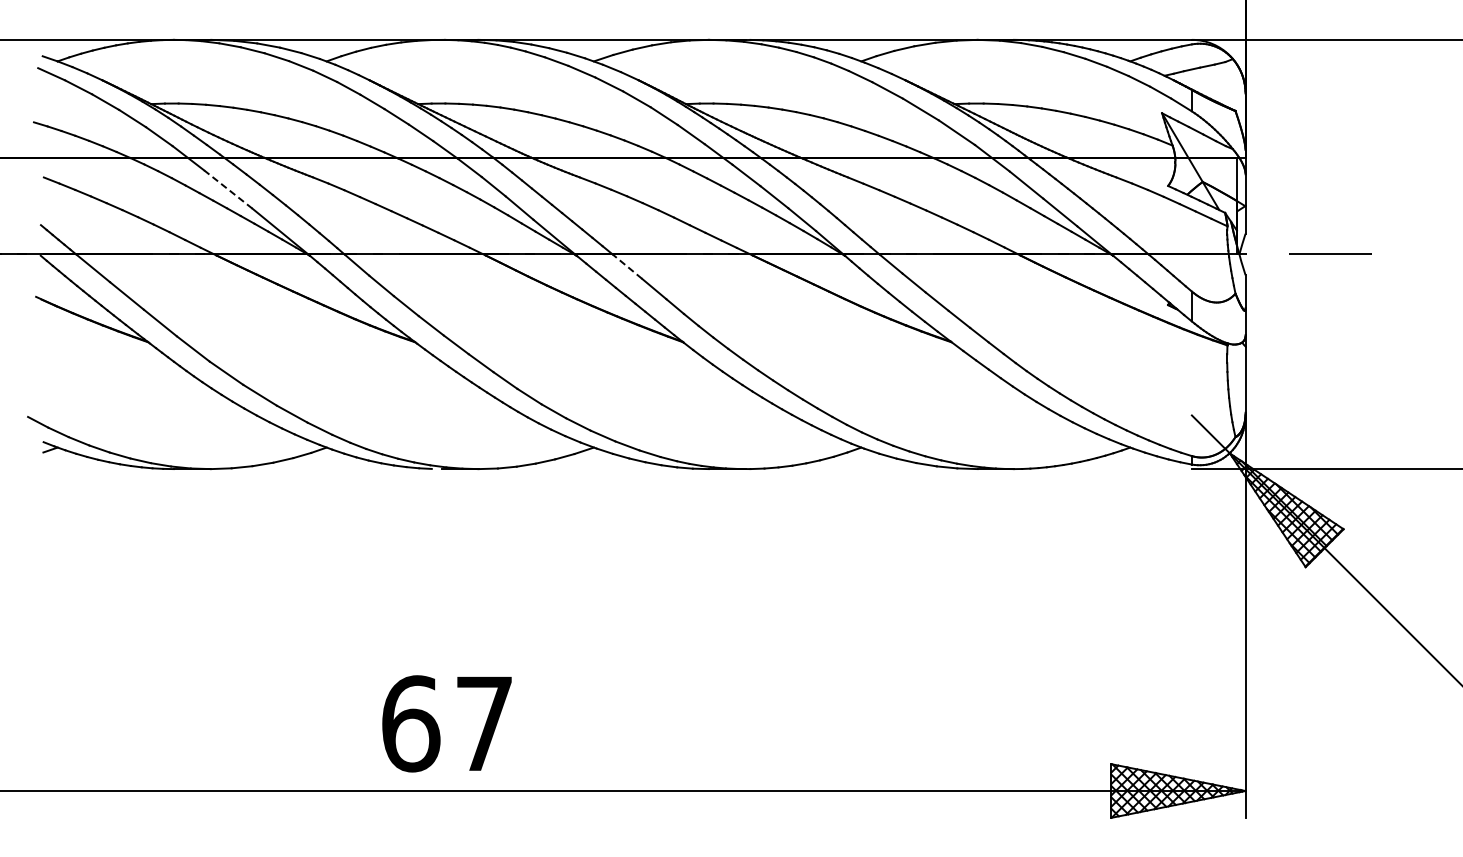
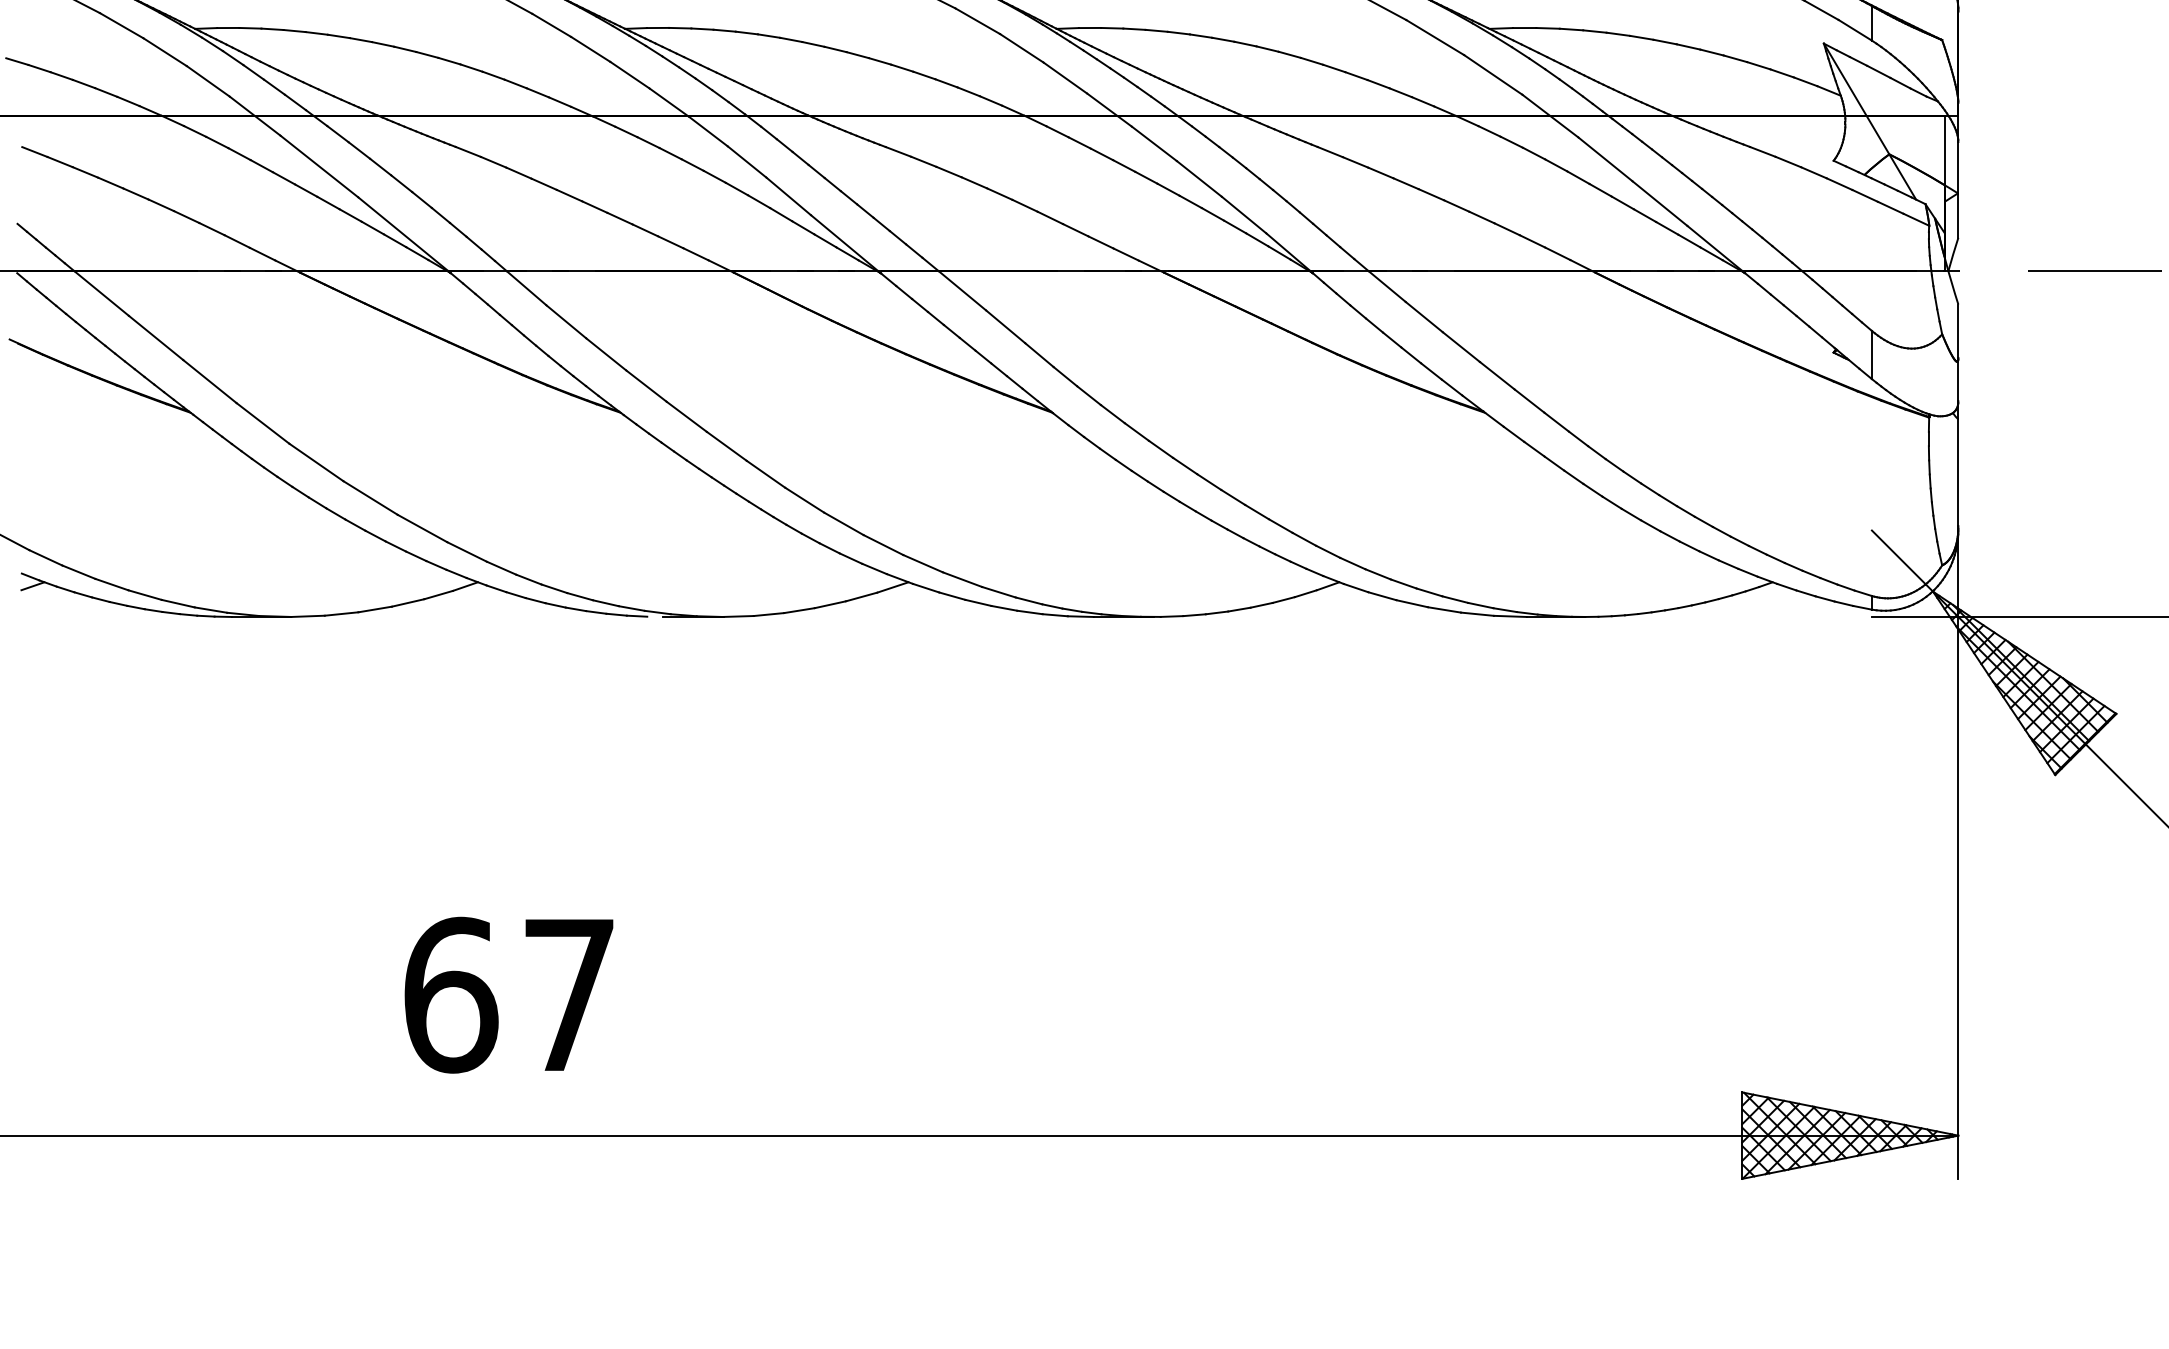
line: (228, 189) -> (319, 166), dashed -> solid
line: (627, 266) -> (962, 290), dashed -> solid
text: (446, 723) -> (508, 994), moved

